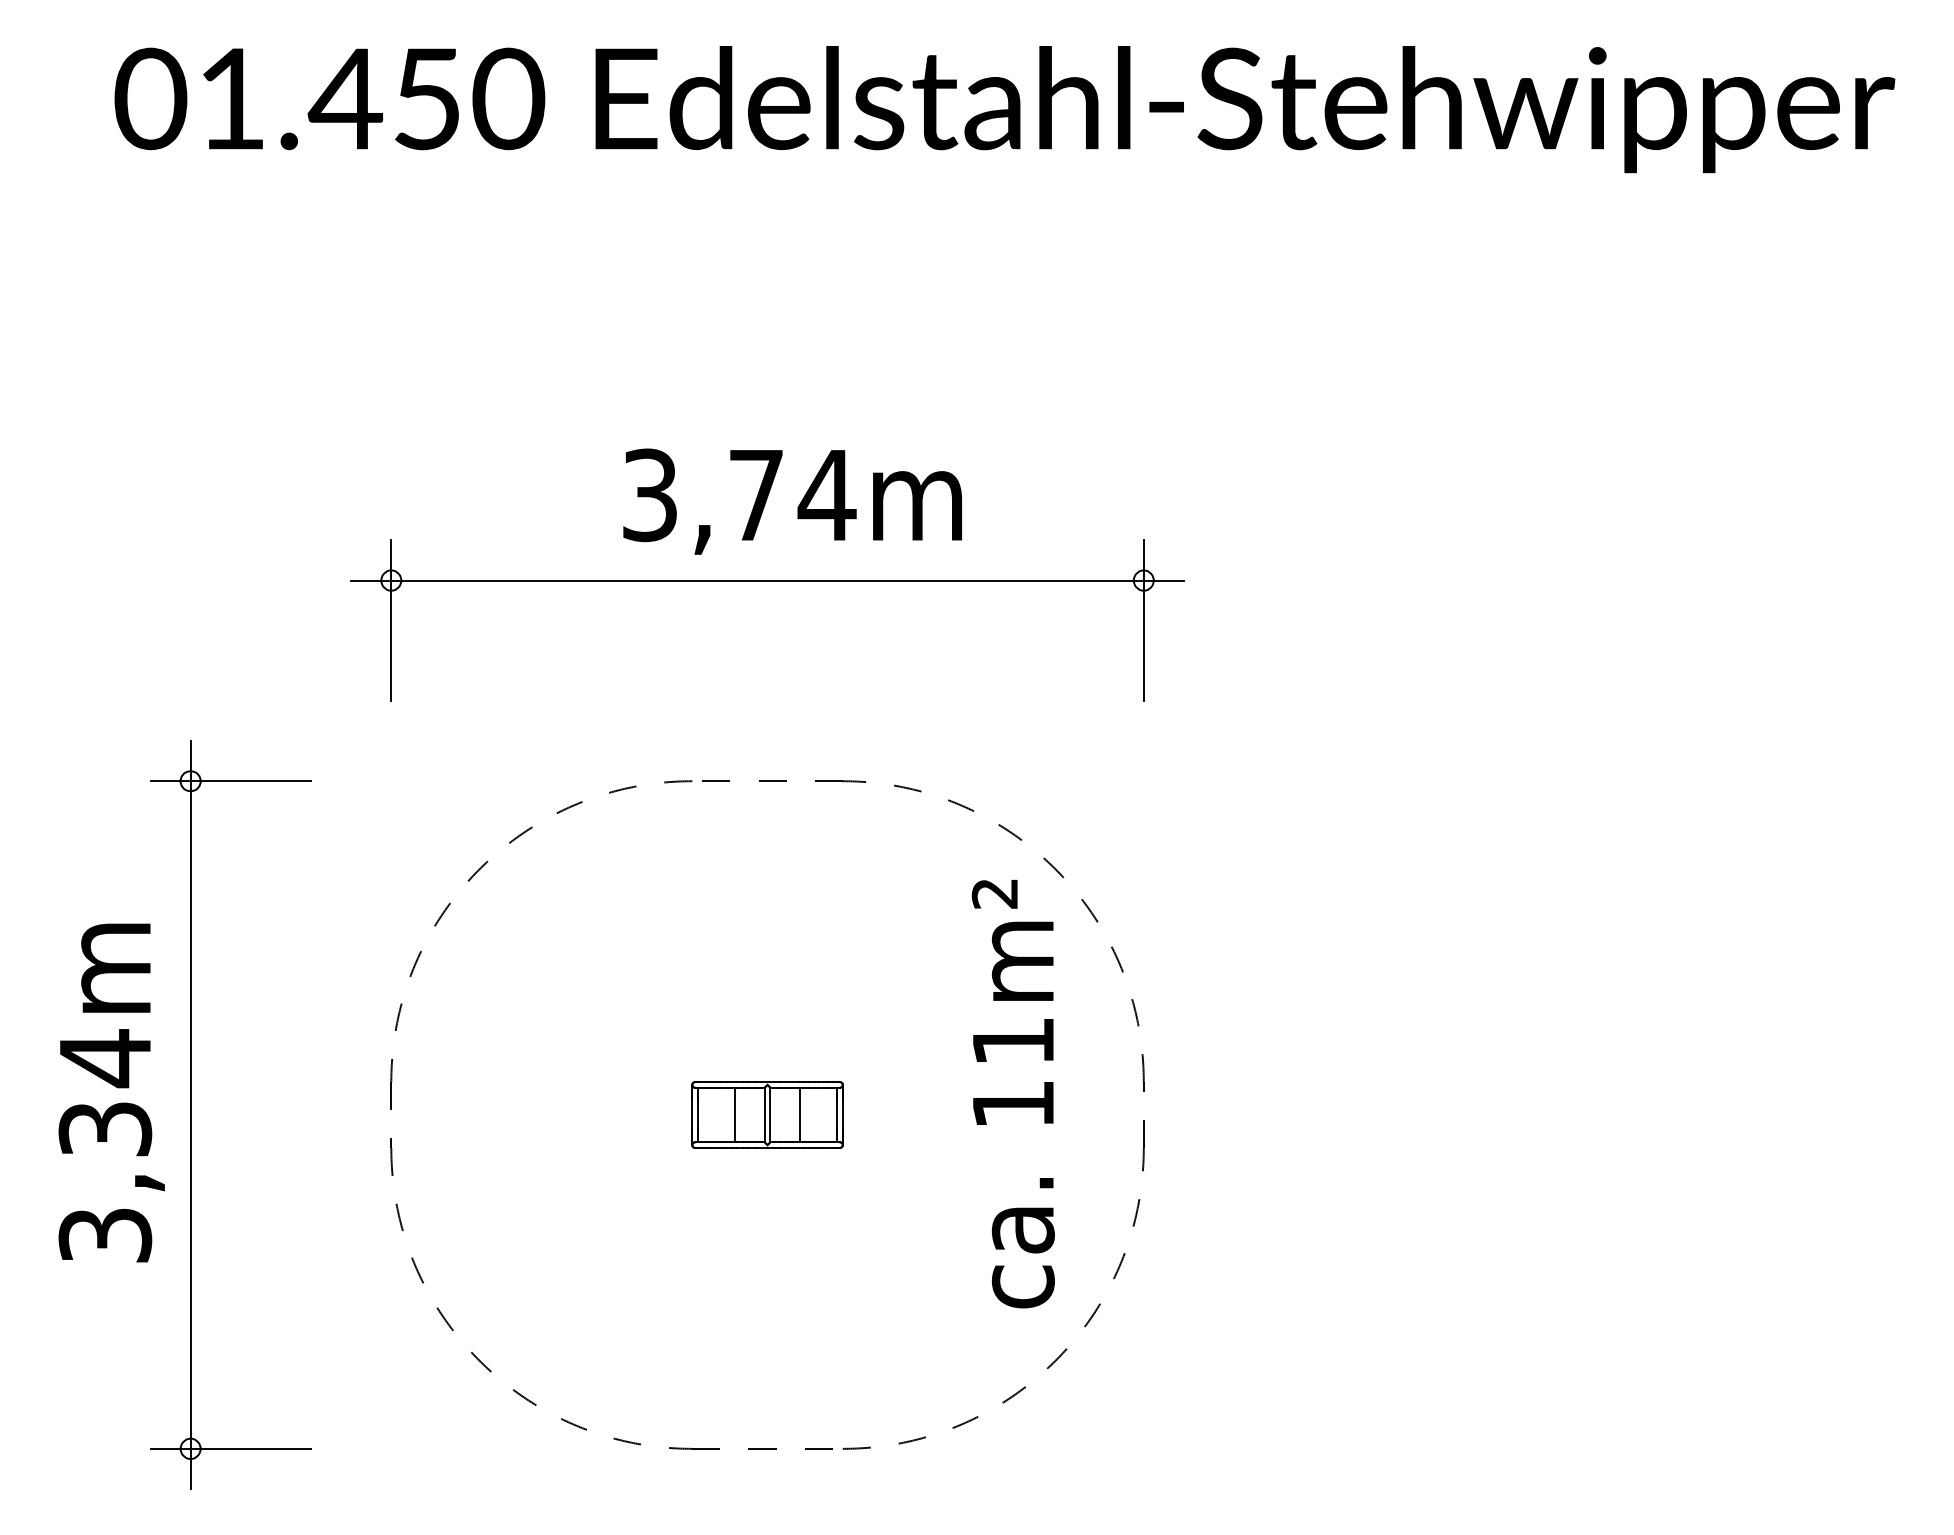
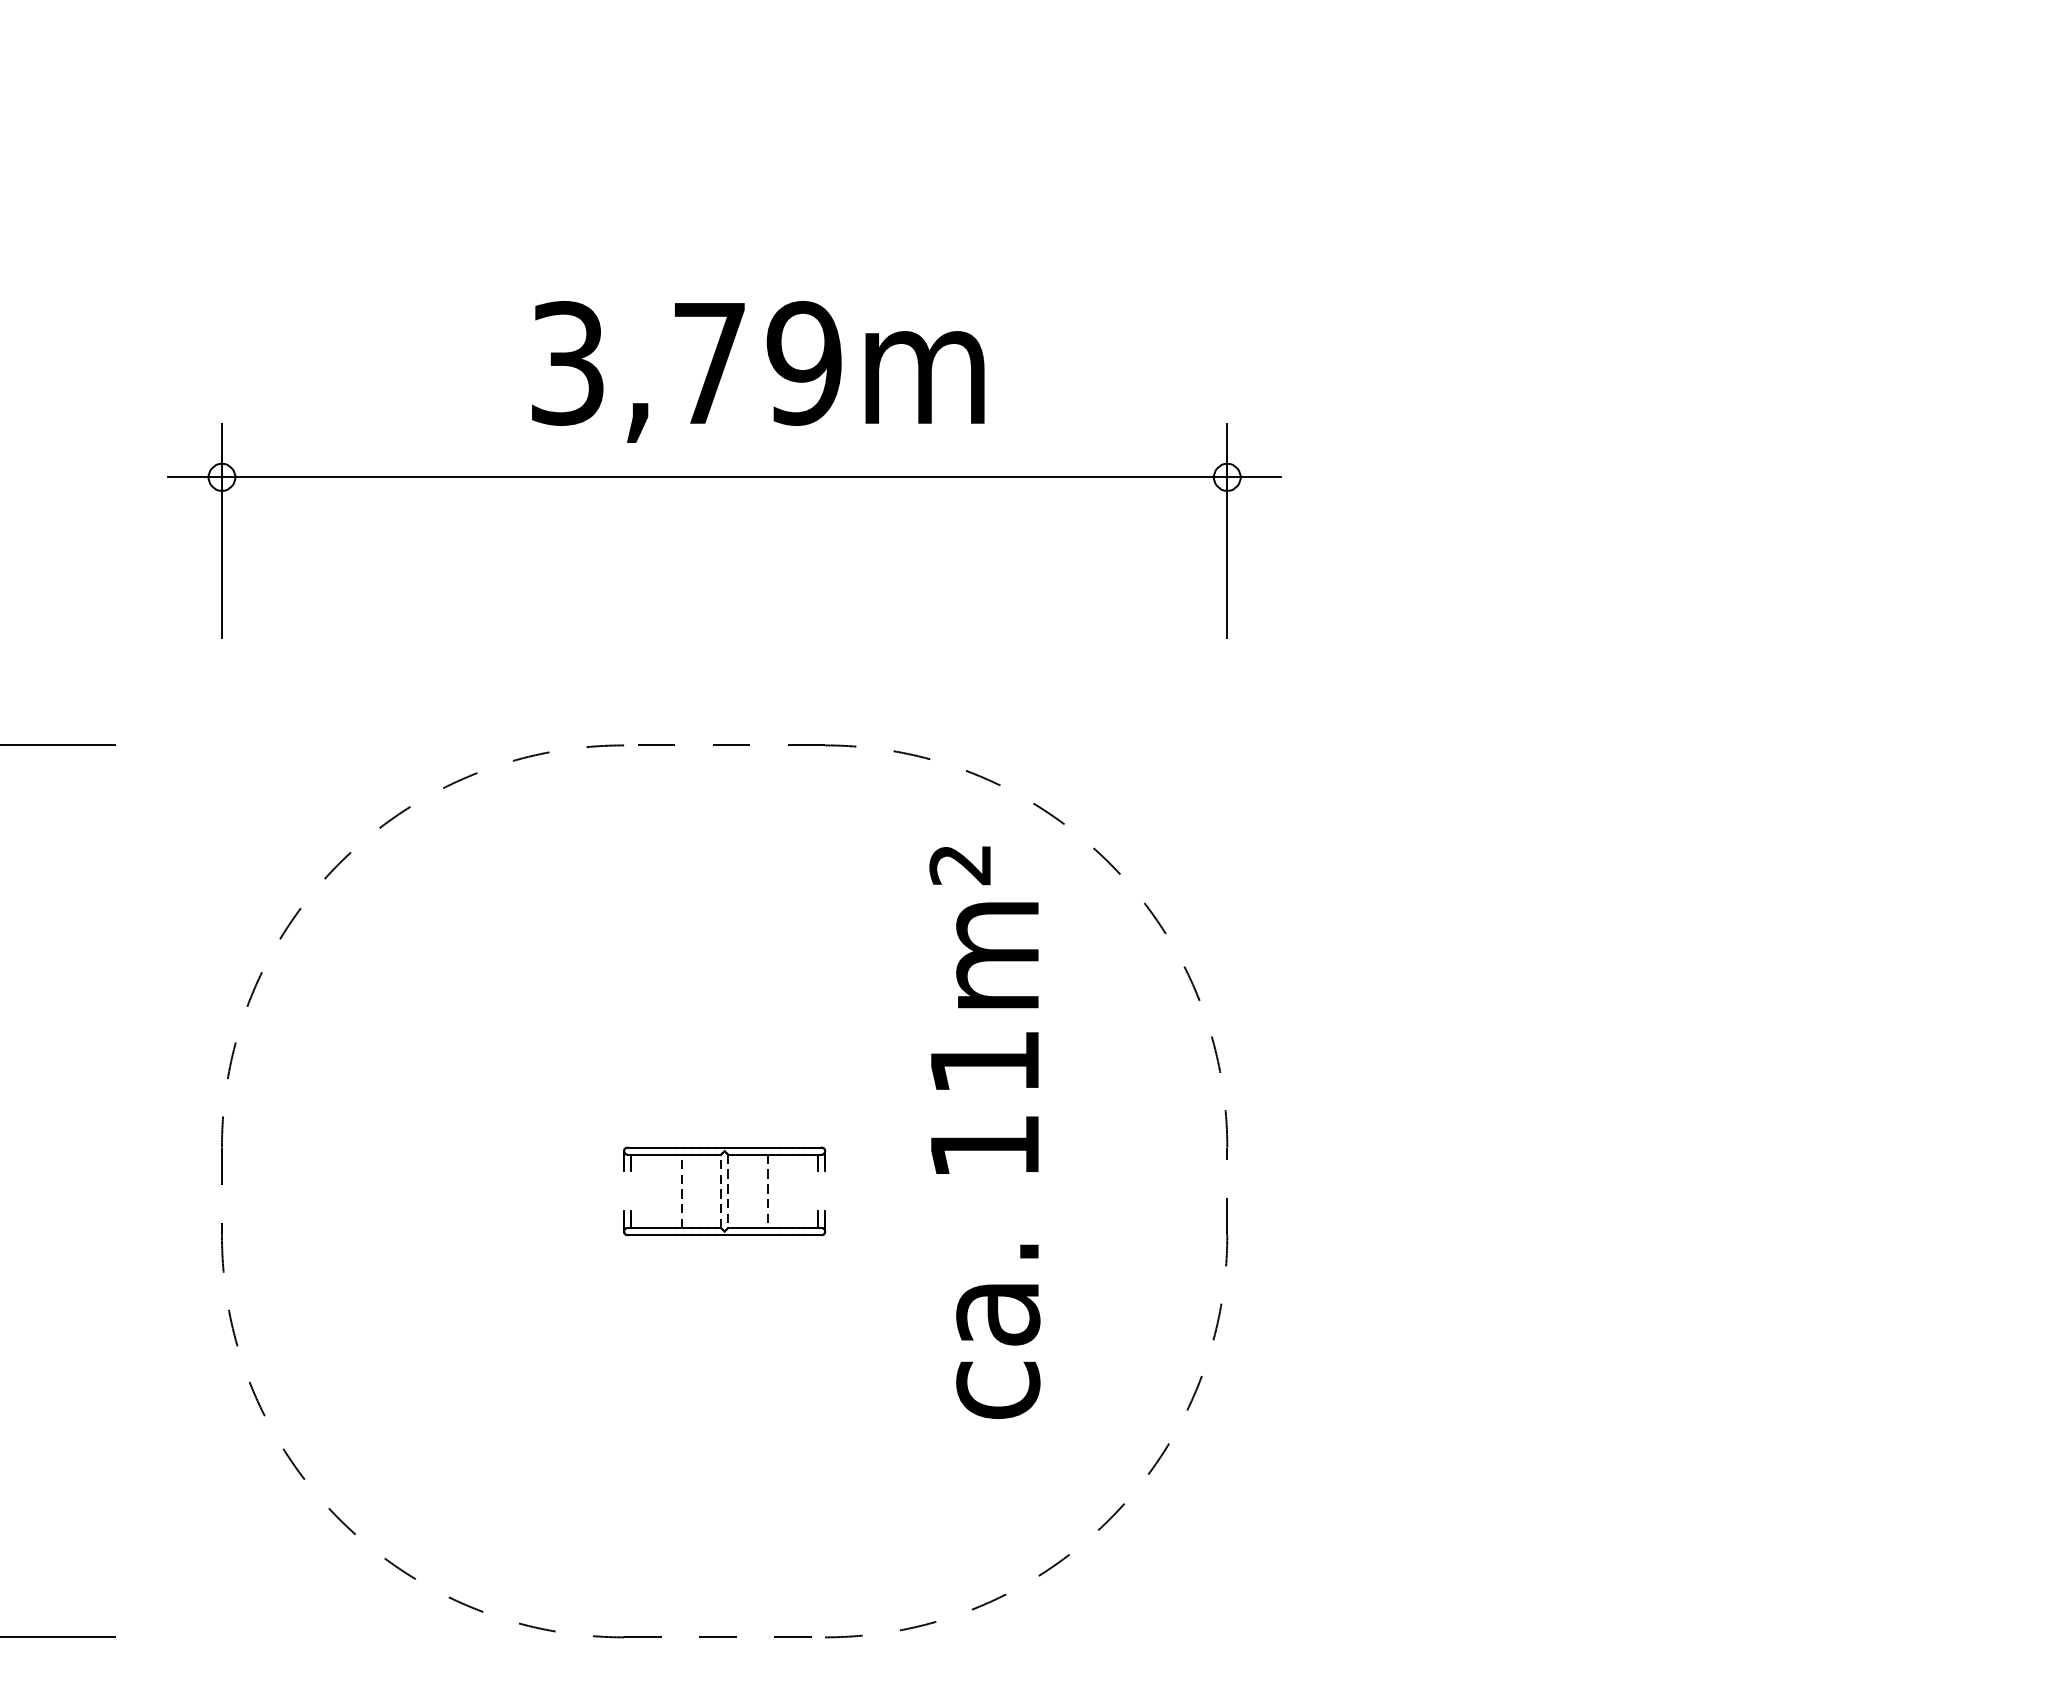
text: (826, 495) -> (803, 363), 3,74m -> 3,79m
text: (1012, 1094) -> (983, 1133), moved
line: (692, 1114) -> (624, 1190), removed
line: (697, 1114) -> (631, 1190), removed
line: (735, 1114) -> (681, 1190), solid -> dashed
line: (764, 1114) -> (720, 1190), solid -> dashed
line: (837, 1114) -> (818, 1190), removed
line: (842, 1114) -> (824, 1190), removed
line: (770, 1115) -> (728, 1192), solid -> dashed
line: (799, 1115) -> (767, 1192), solid -> dashed

